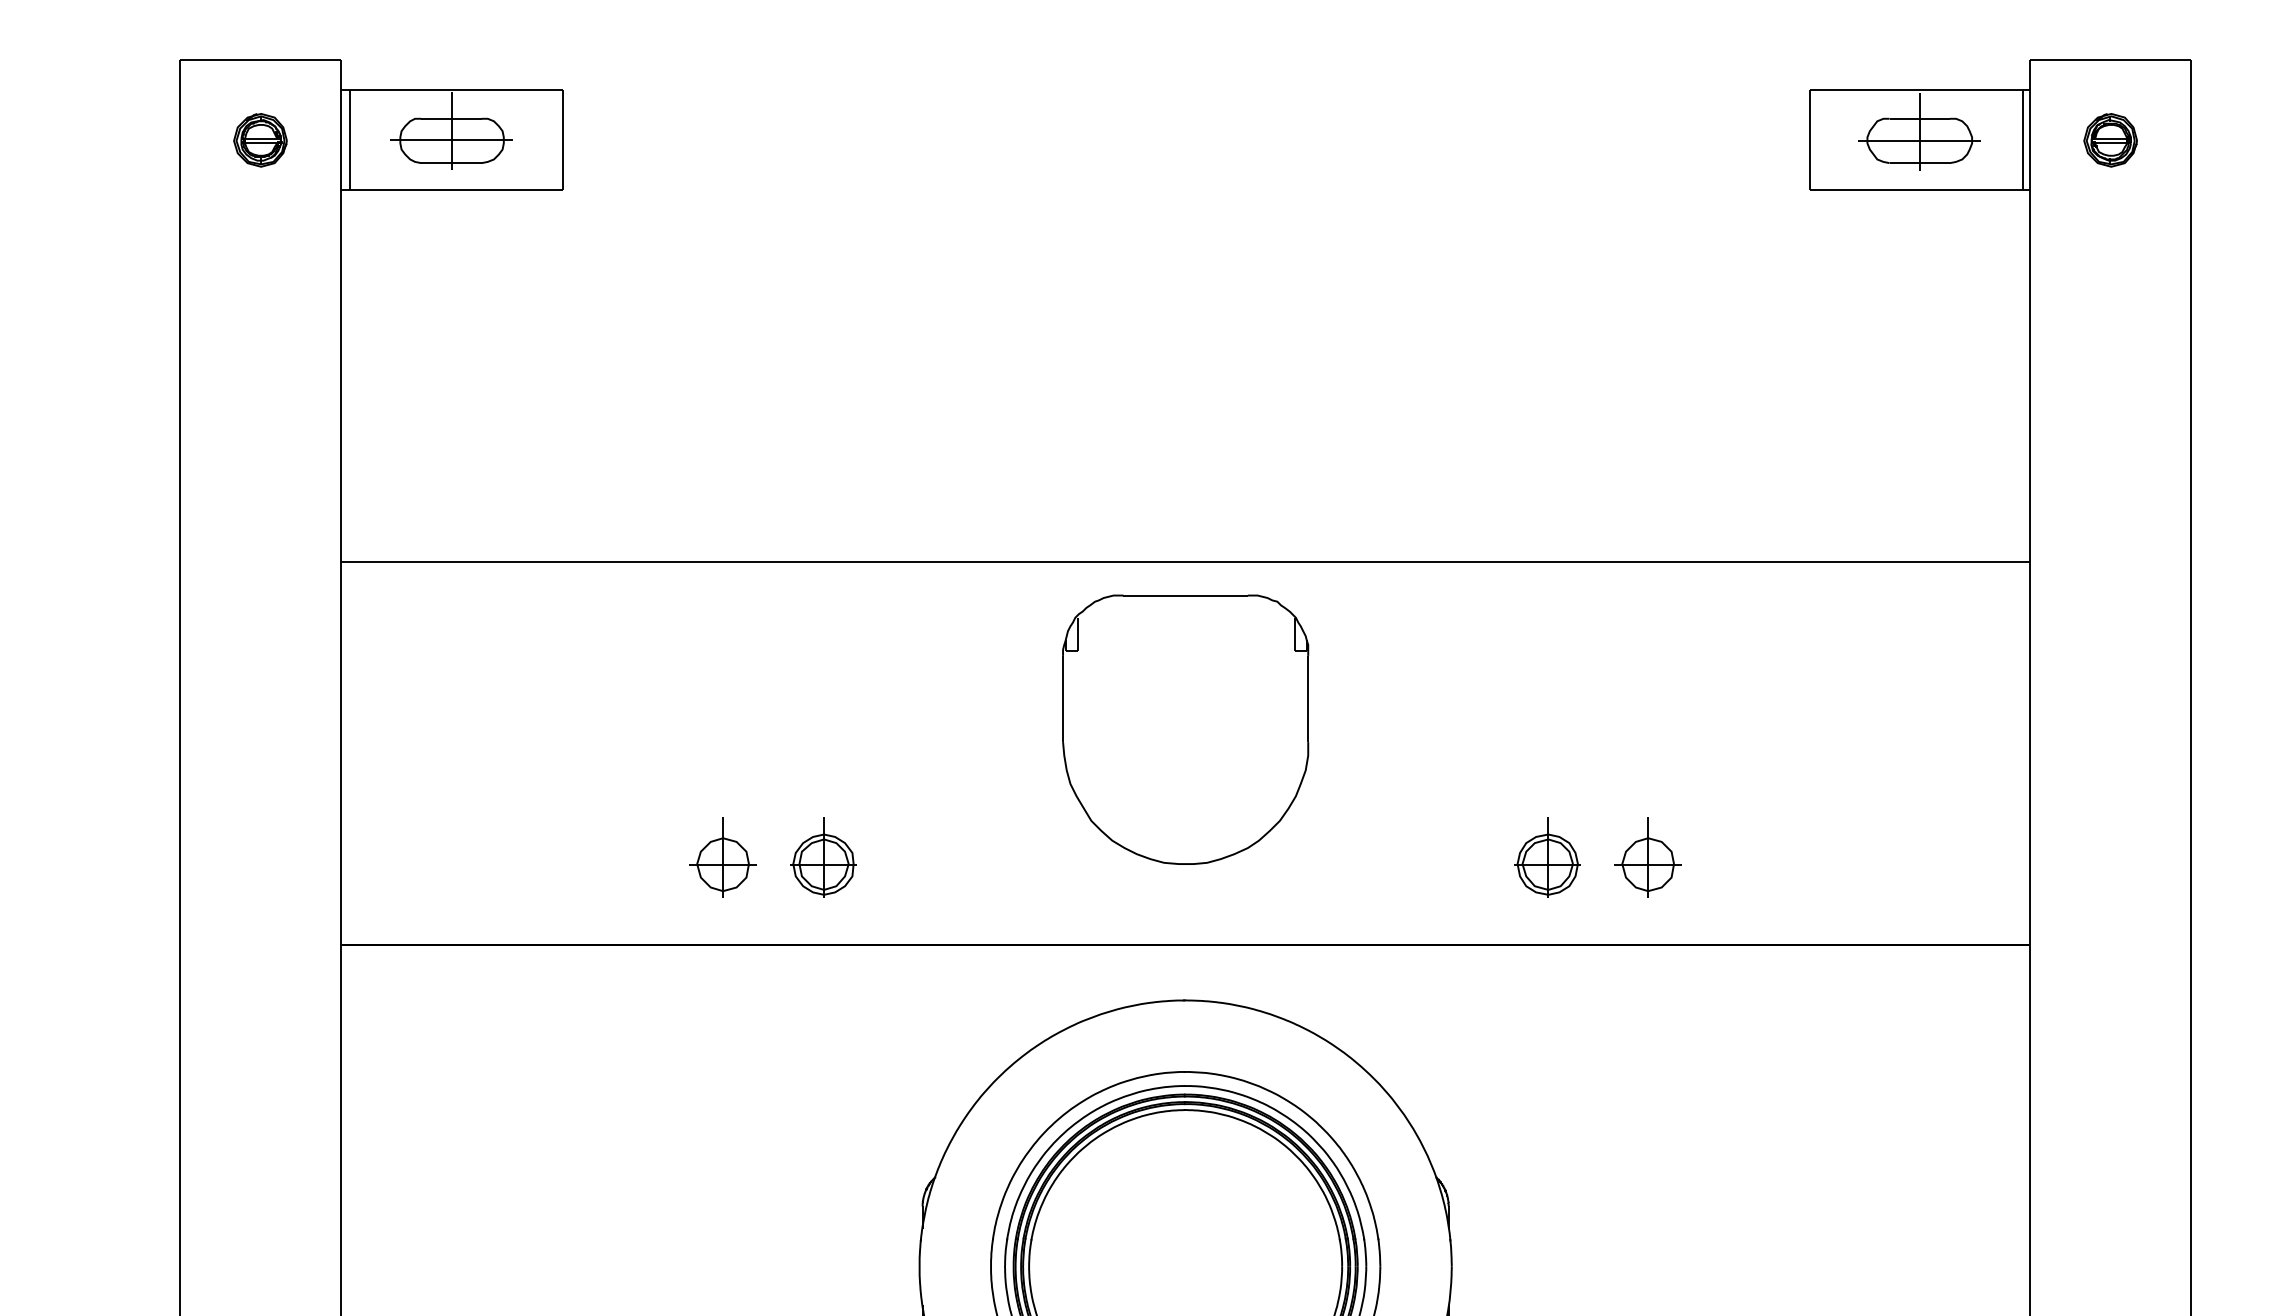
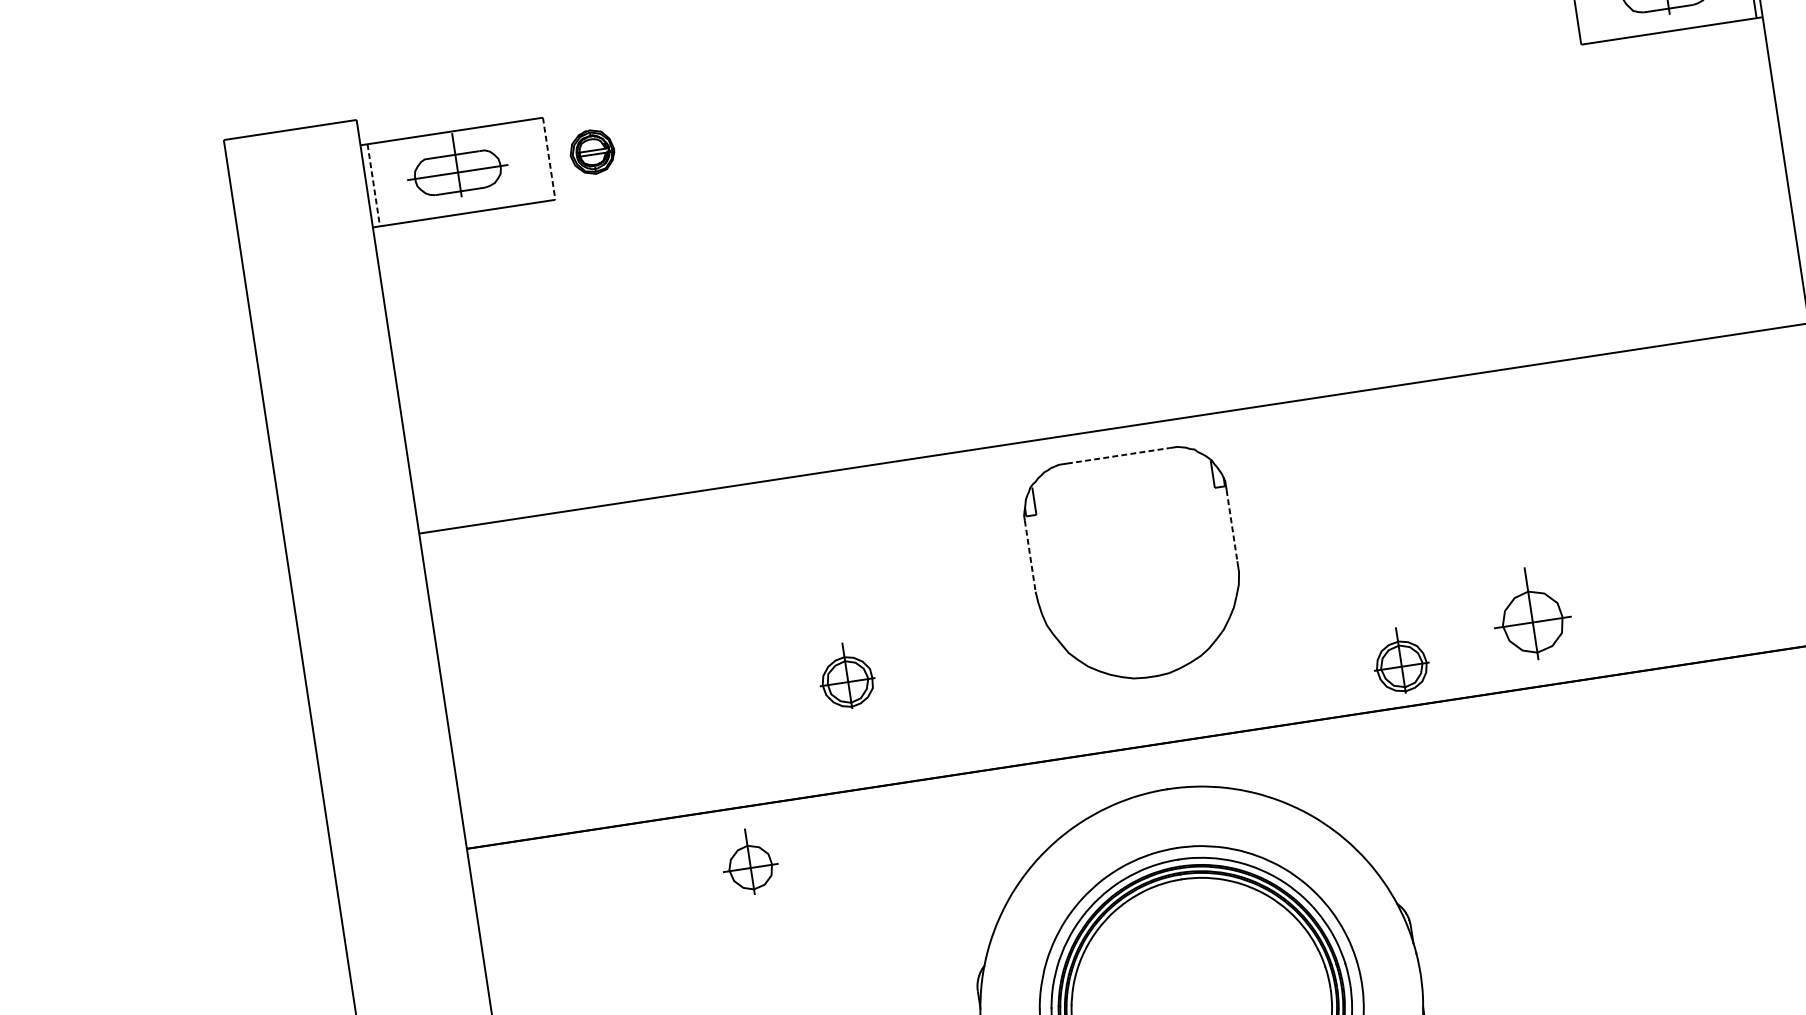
part: (260, 140) -> (592, 152), moved
line: (349, 140) -> (373, 185), solid -> dashed
line: (562, 140) -> (548, 158), solid -> dashed
line: (1186, 595) -> (1118, 455), solid -> dashed
line: (1063, 699) -> (1030, 556), solid -> dashed
line: (1308, 699) -> (1232, 526), solid -> dashed
part: (722, 857) -> (749, 861), moved
part: (823, 857) -> (846, 676), moved
part: (1547, 857) -> (1400, 660), moved
part: (1647, 857) -> (1530, 613), size x1.4

